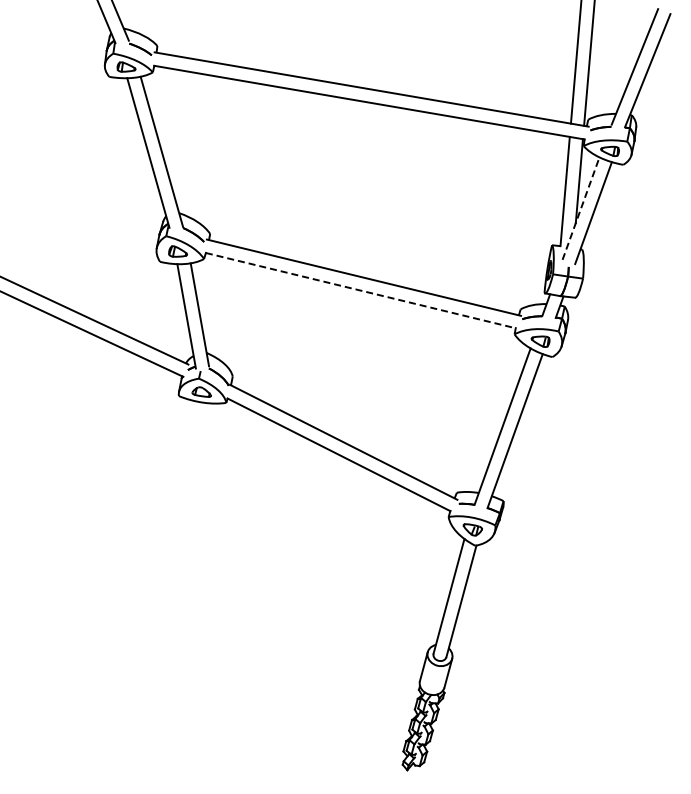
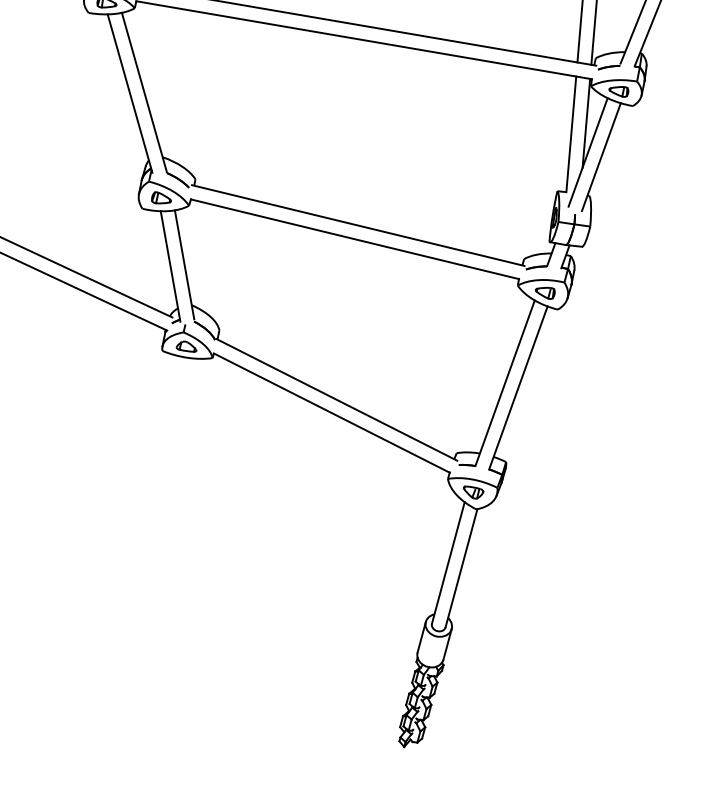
line: (581, 208) -> (588, 152), dashed -> solid
line: (361, 290) -> (355, 239), dashed -> solid

